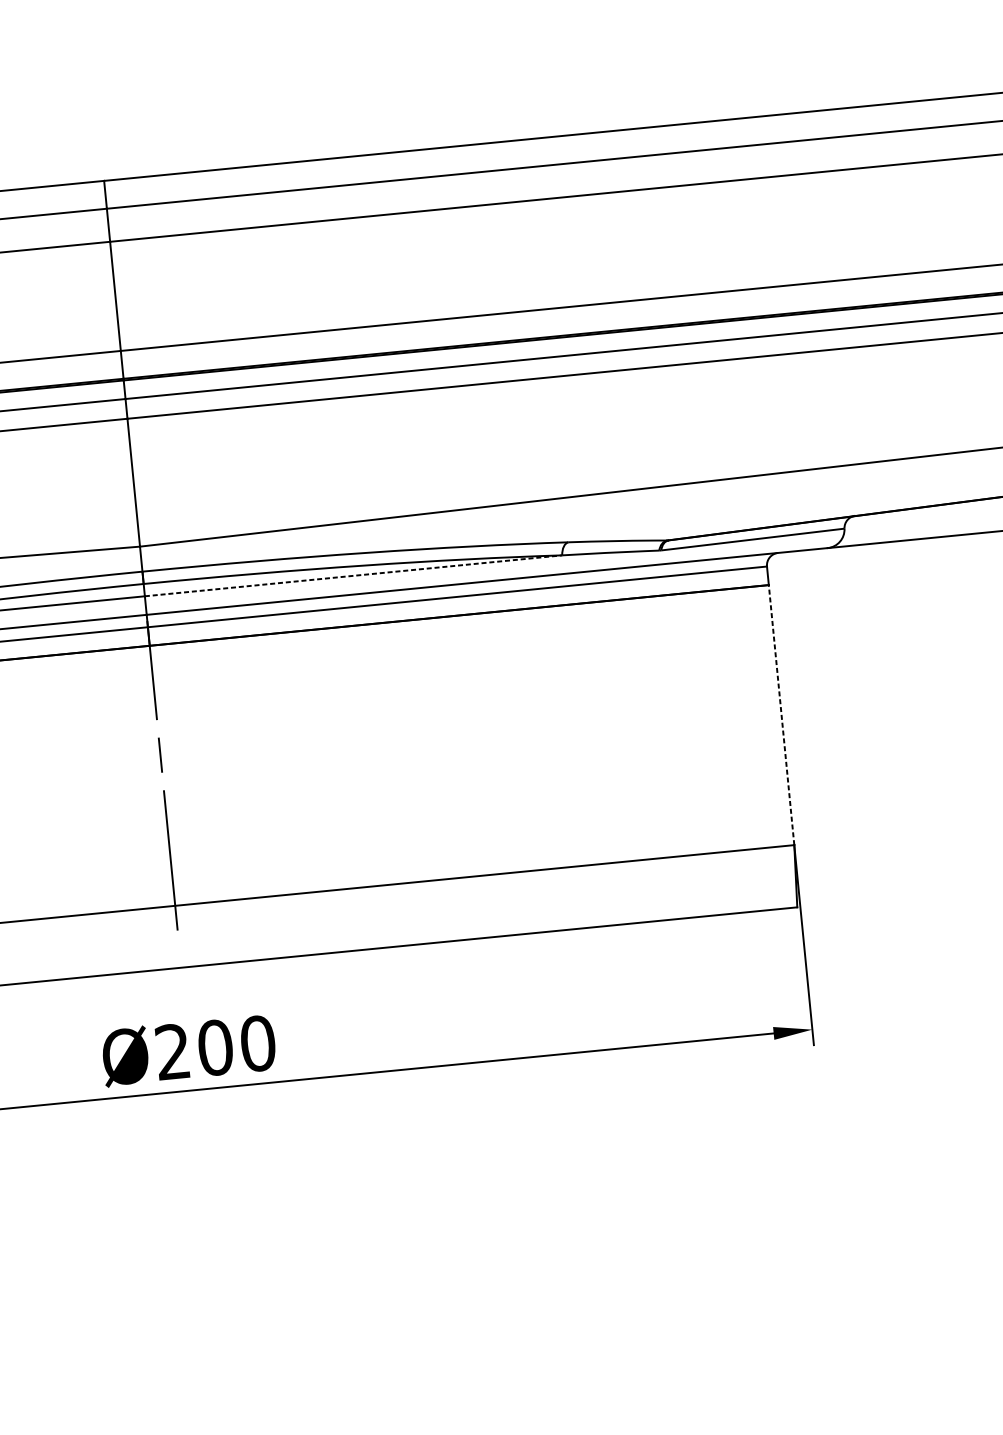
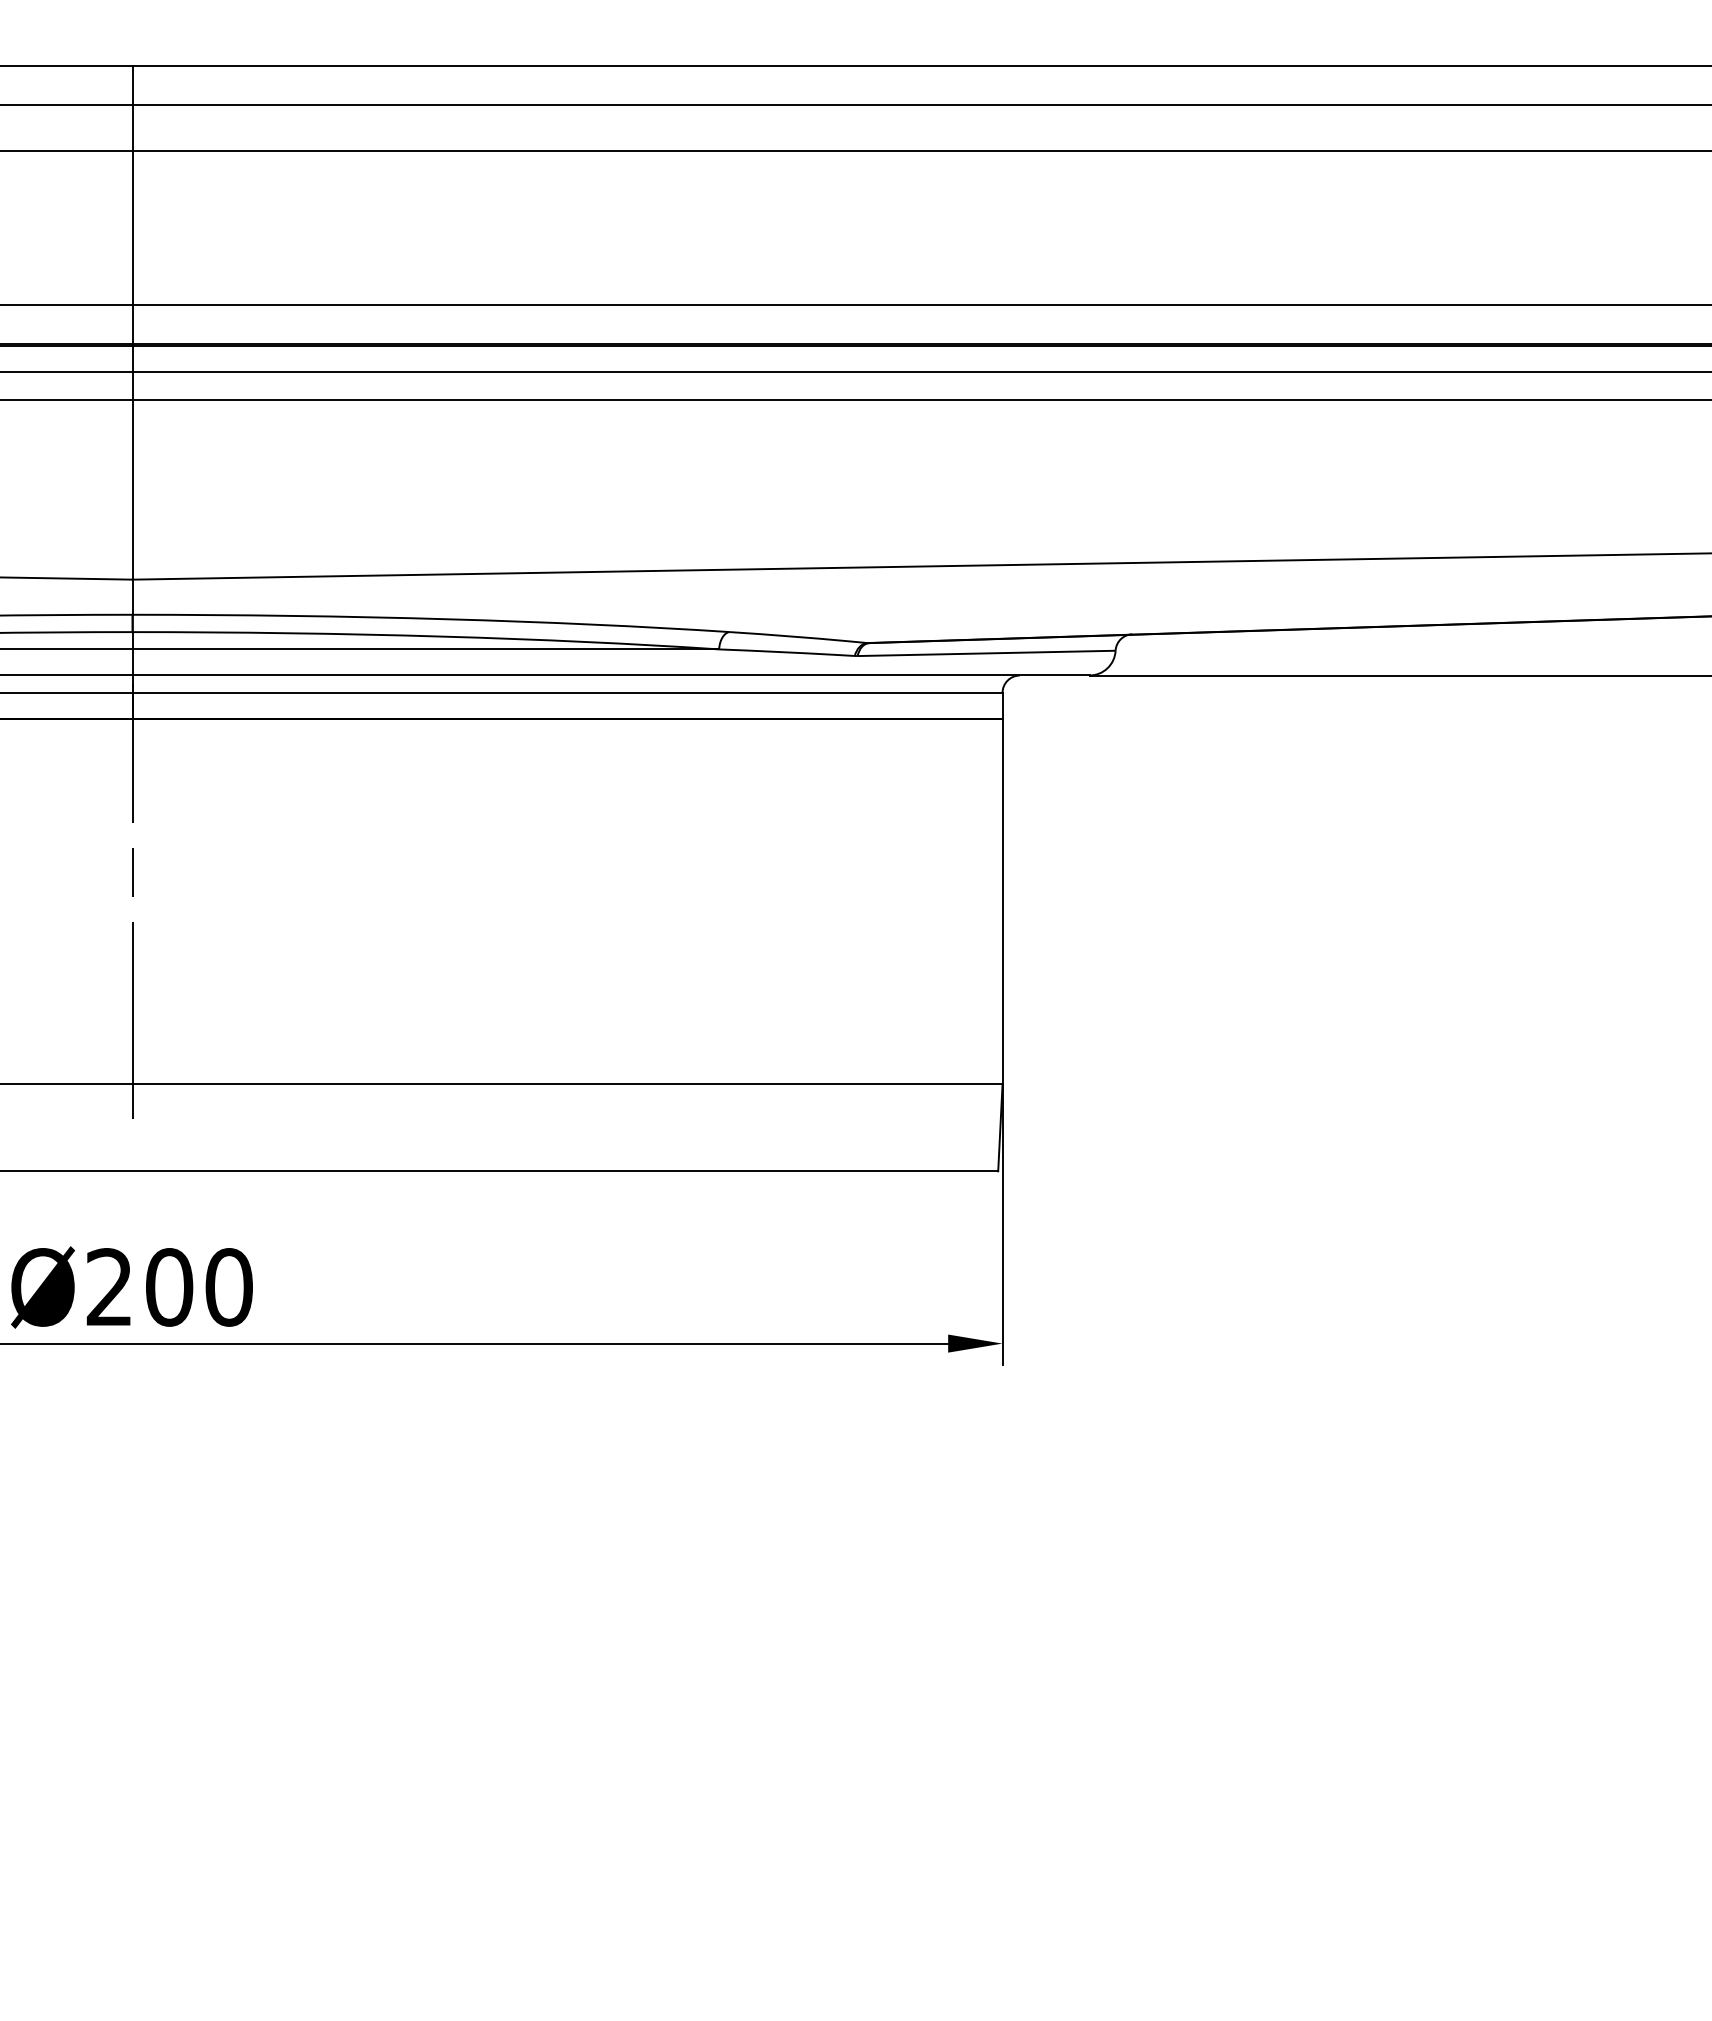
line: (354, 575) -> (426, 649), dashed -> solid
line: (781, 715) -> (1002, 901), dashed -> solid

